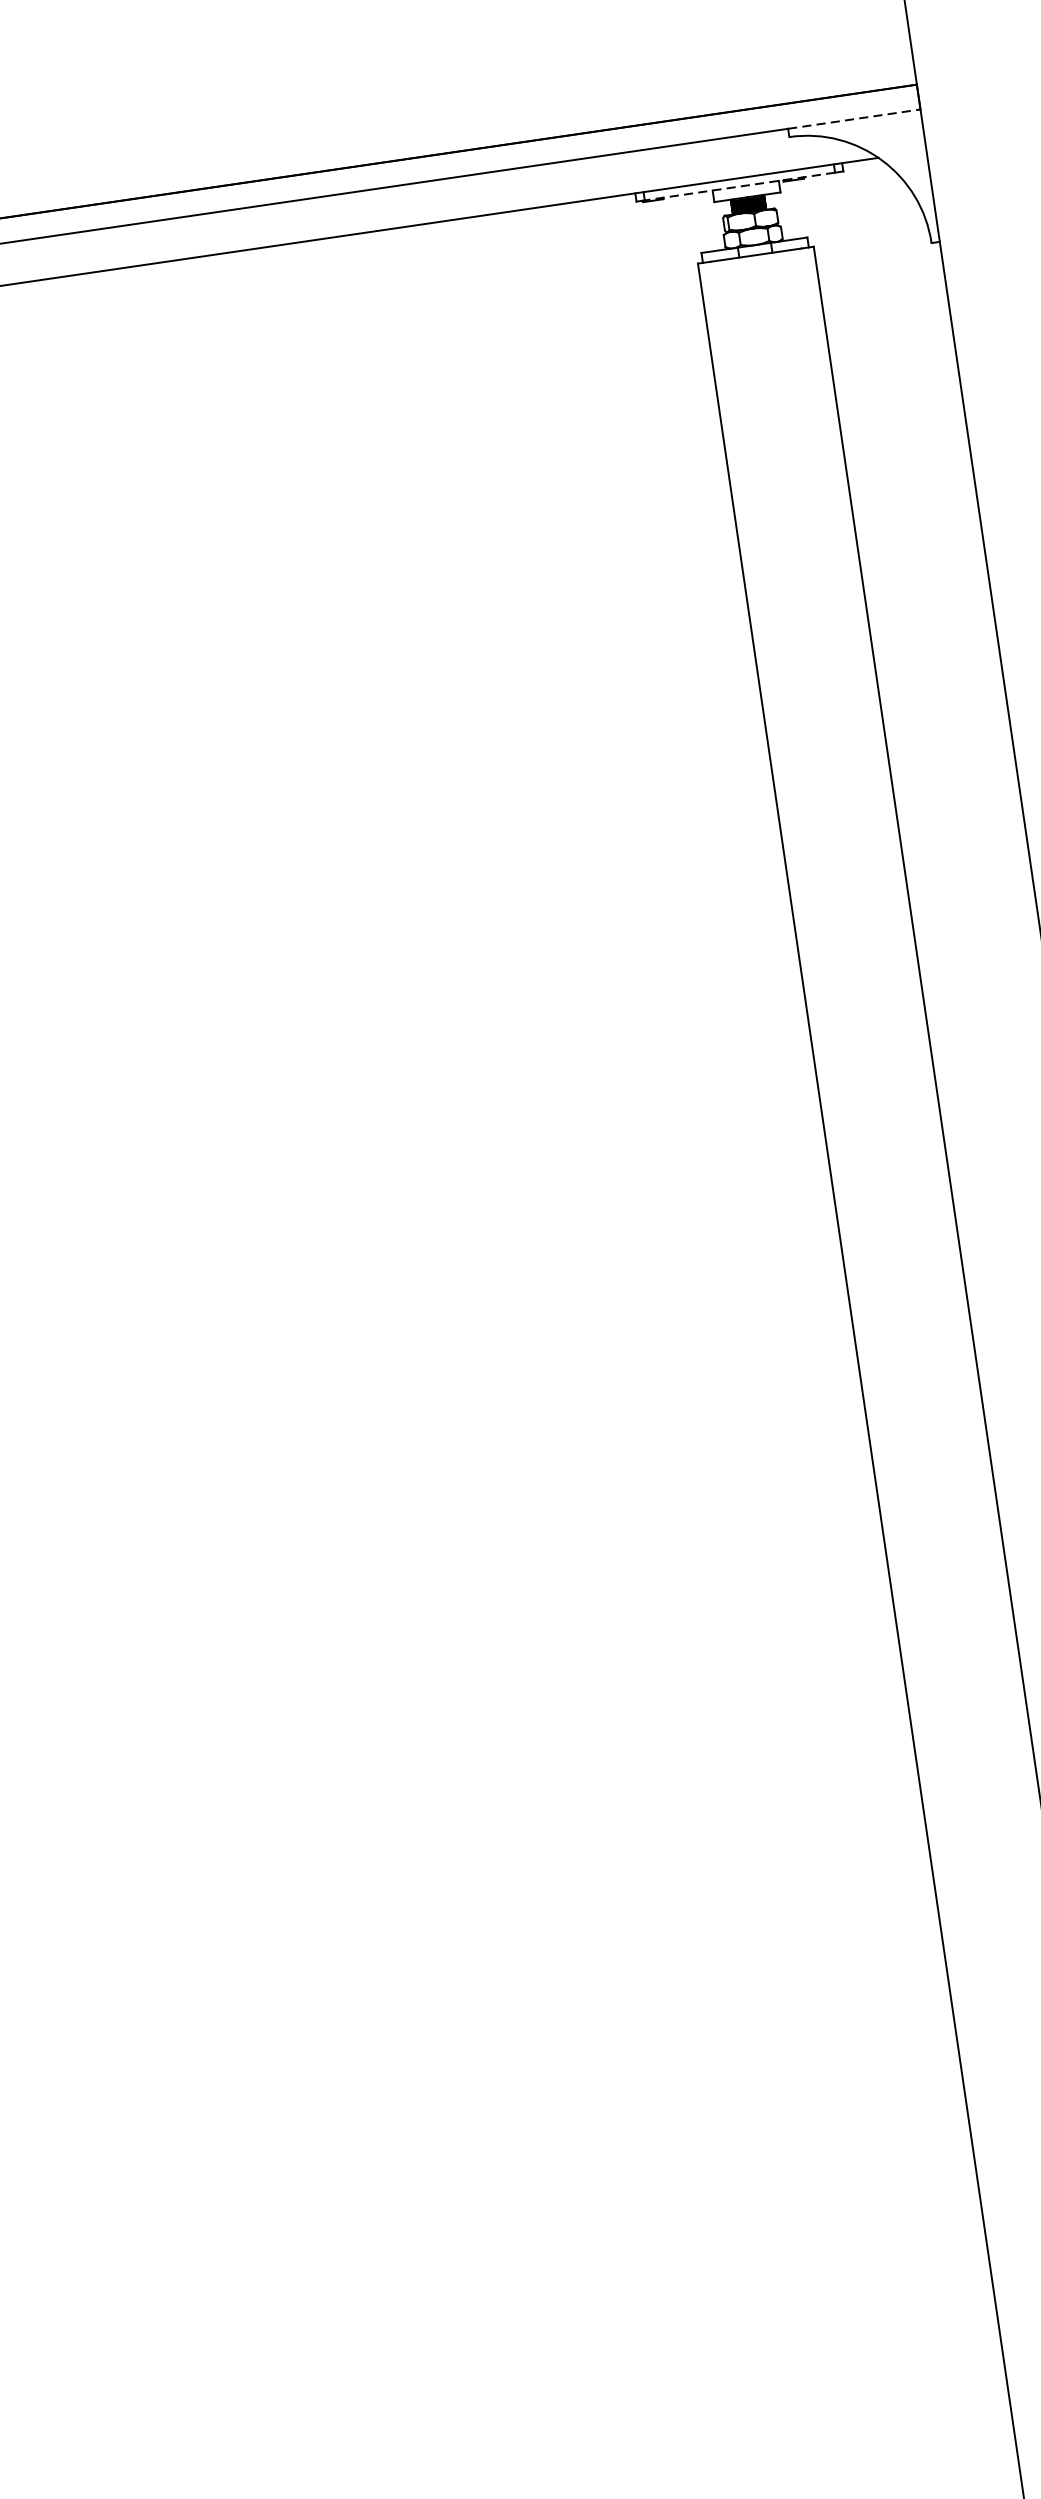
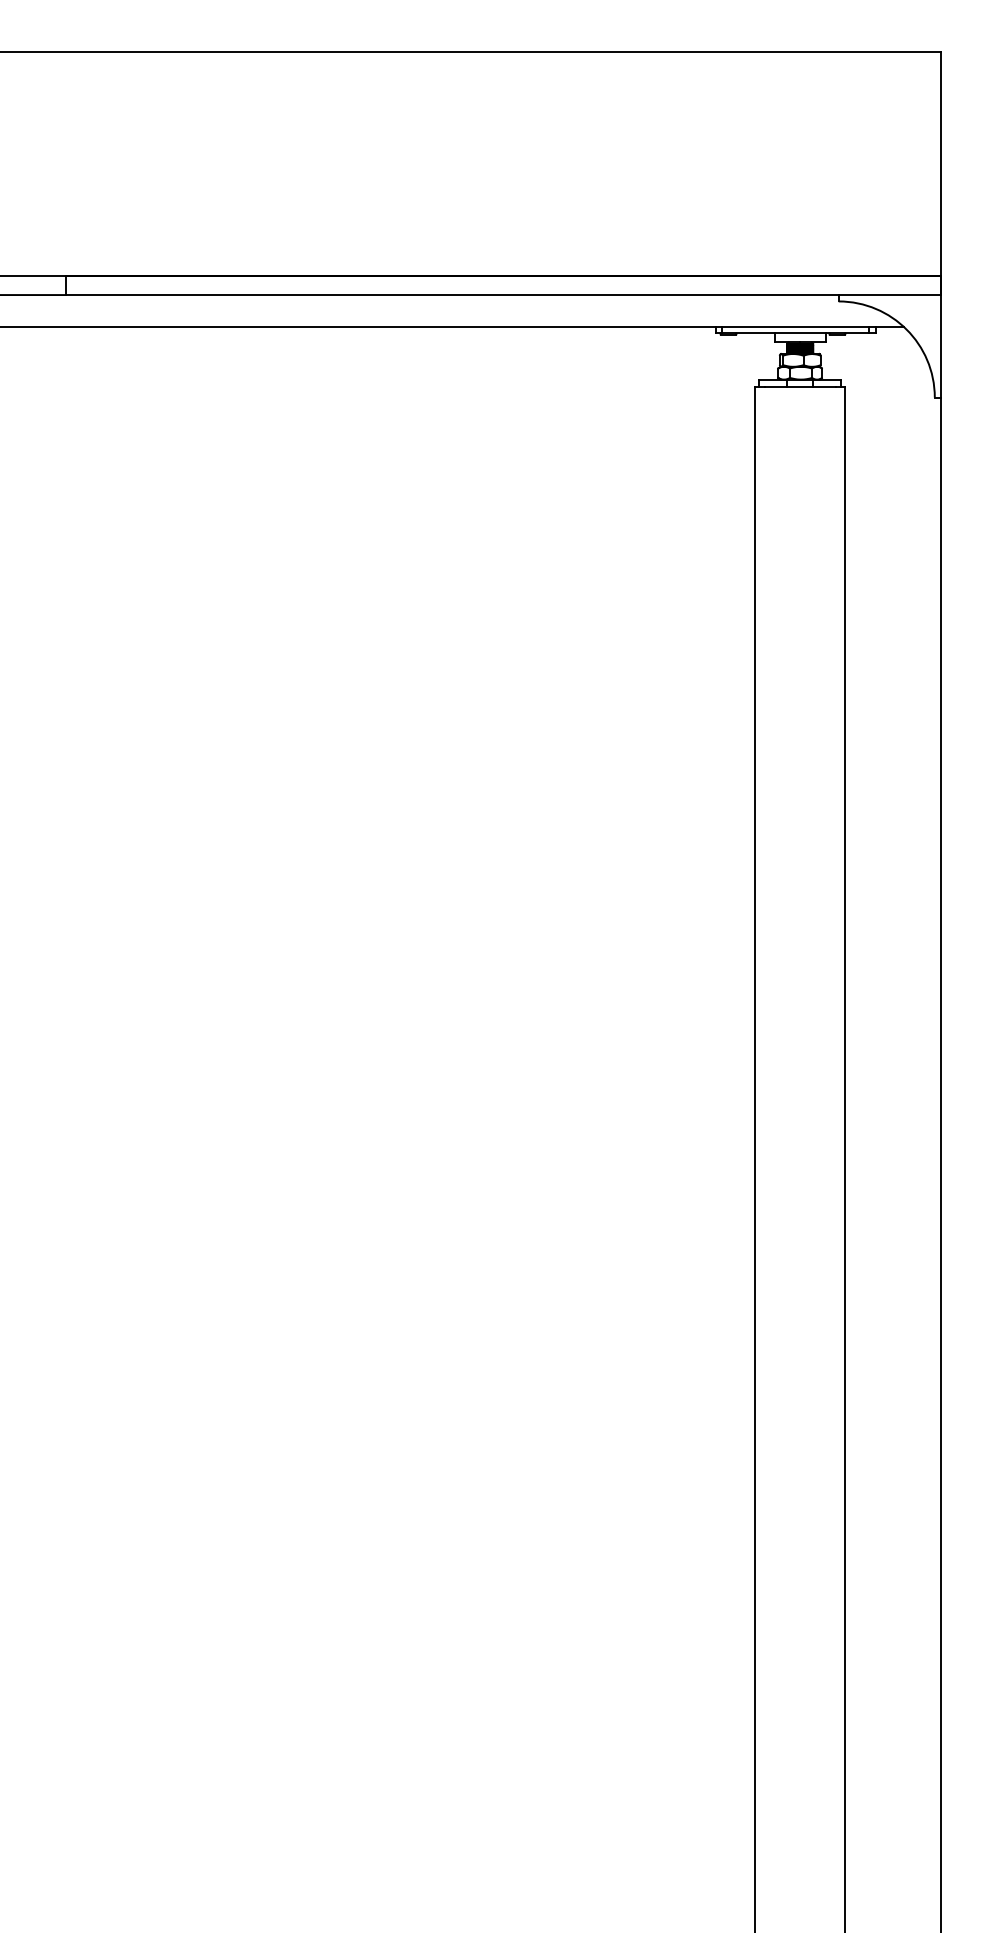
line: (855, 119) -> (890, 295), dashed -> solid
line: (739, 186) -> (795, 333), dashed -> solid

